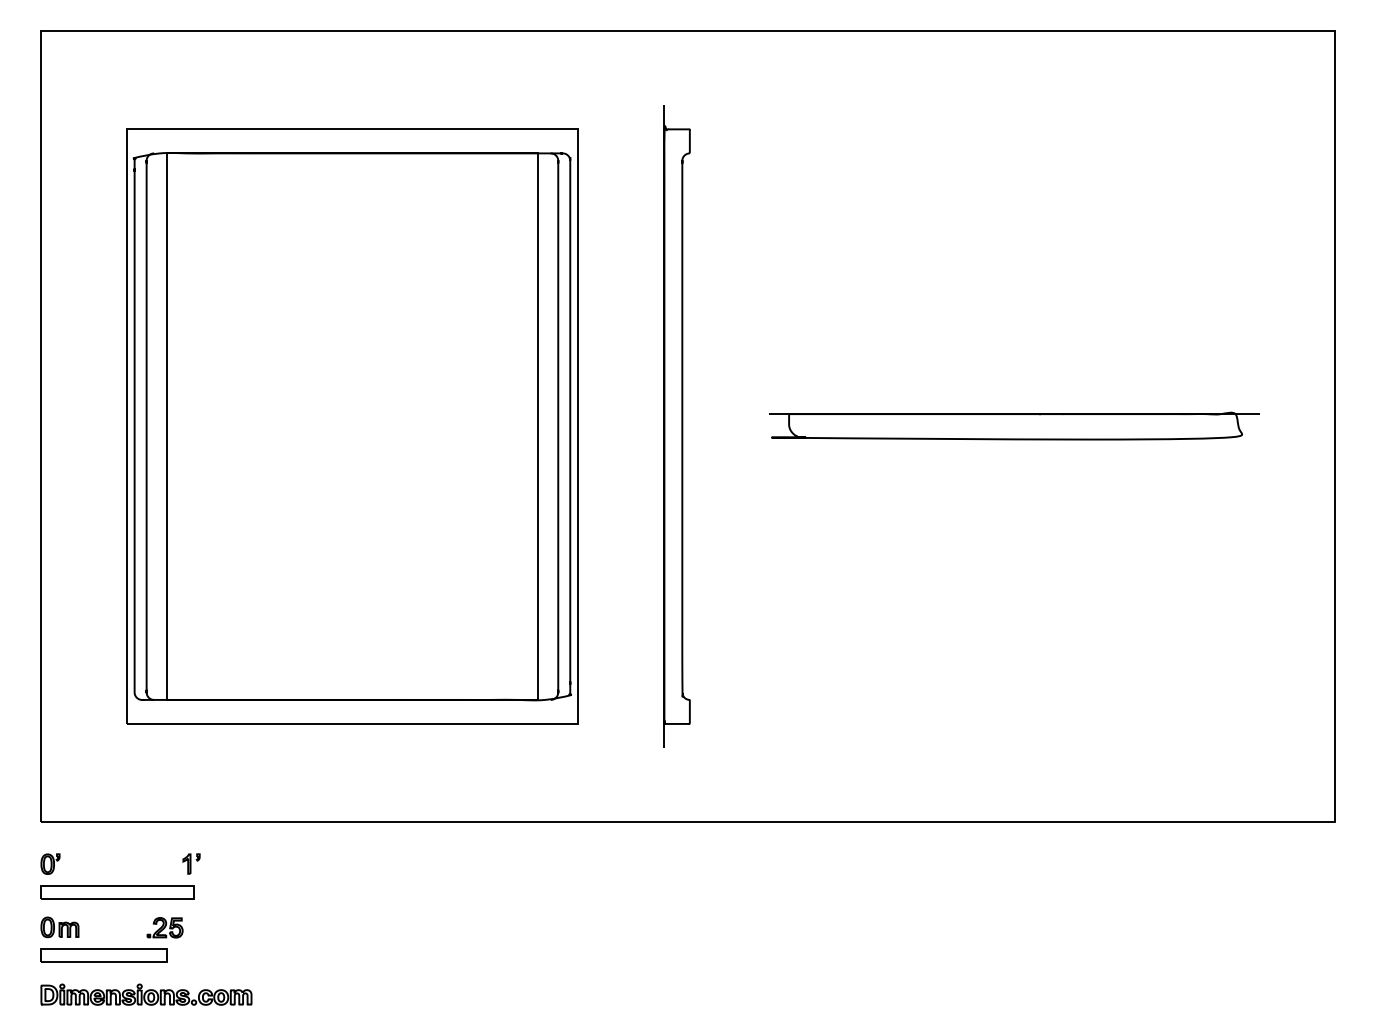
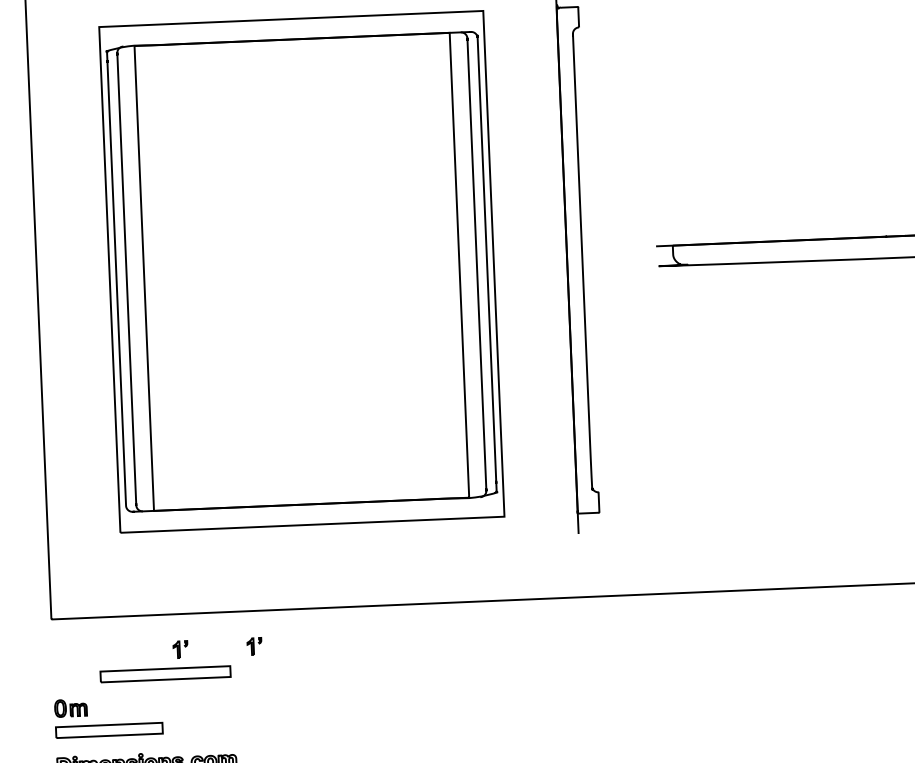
part: (50, 863) -> (60, 654), removed
part: (278, 863) -> (254, 646), added
part: (117, 892) -> (165, 674), moved
part: (164, 927) -> (159, 704), removed

